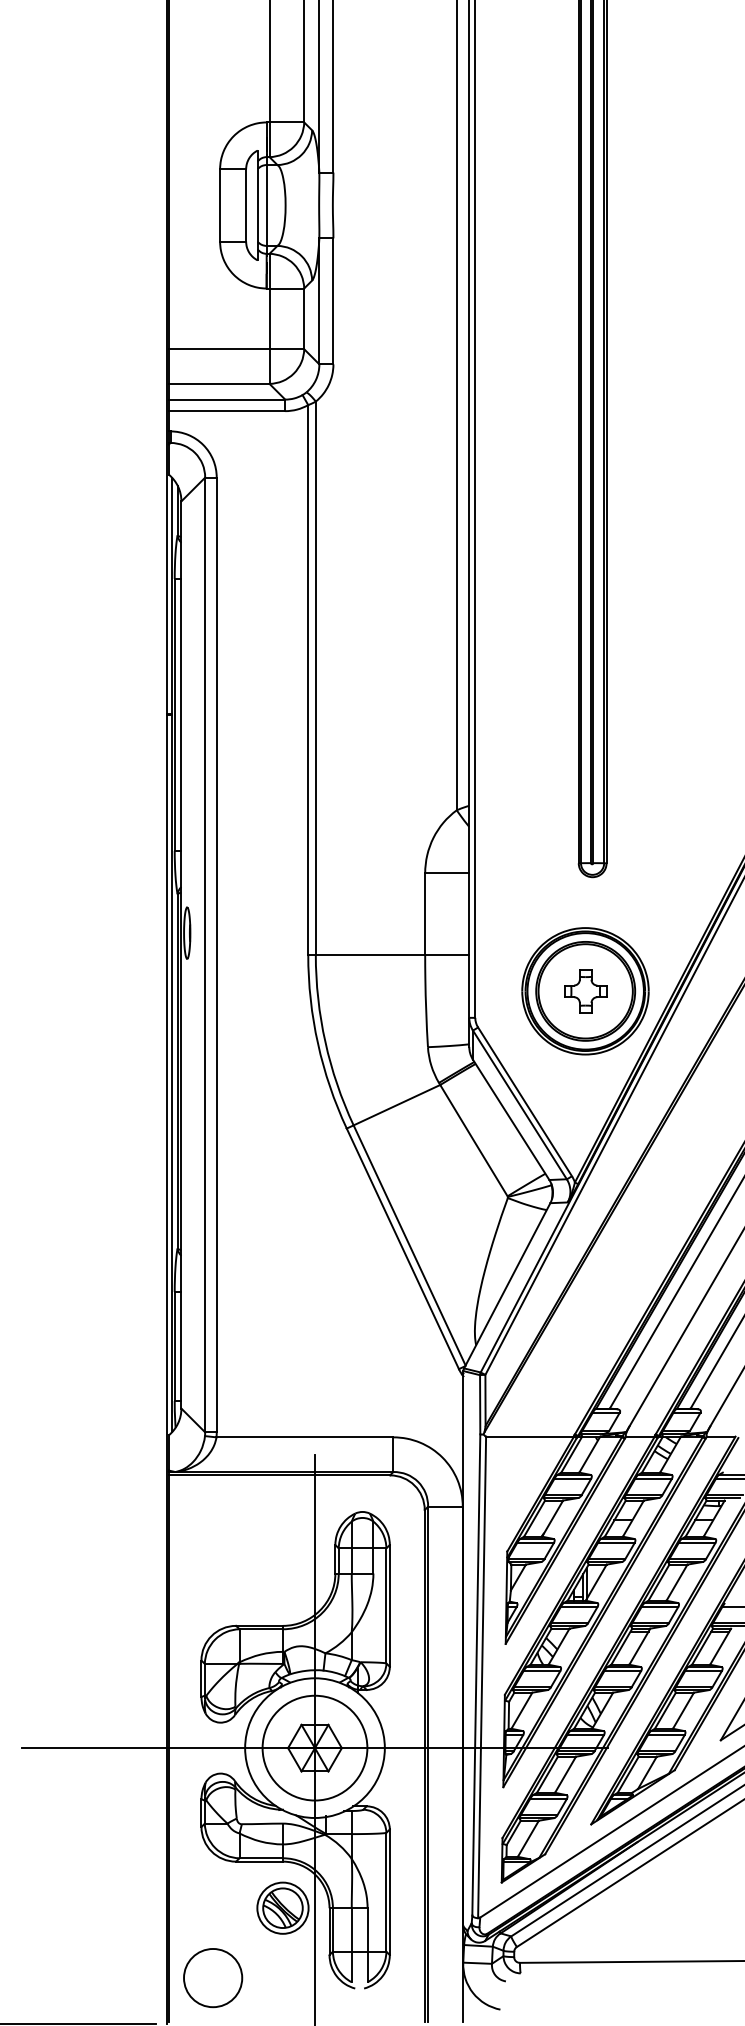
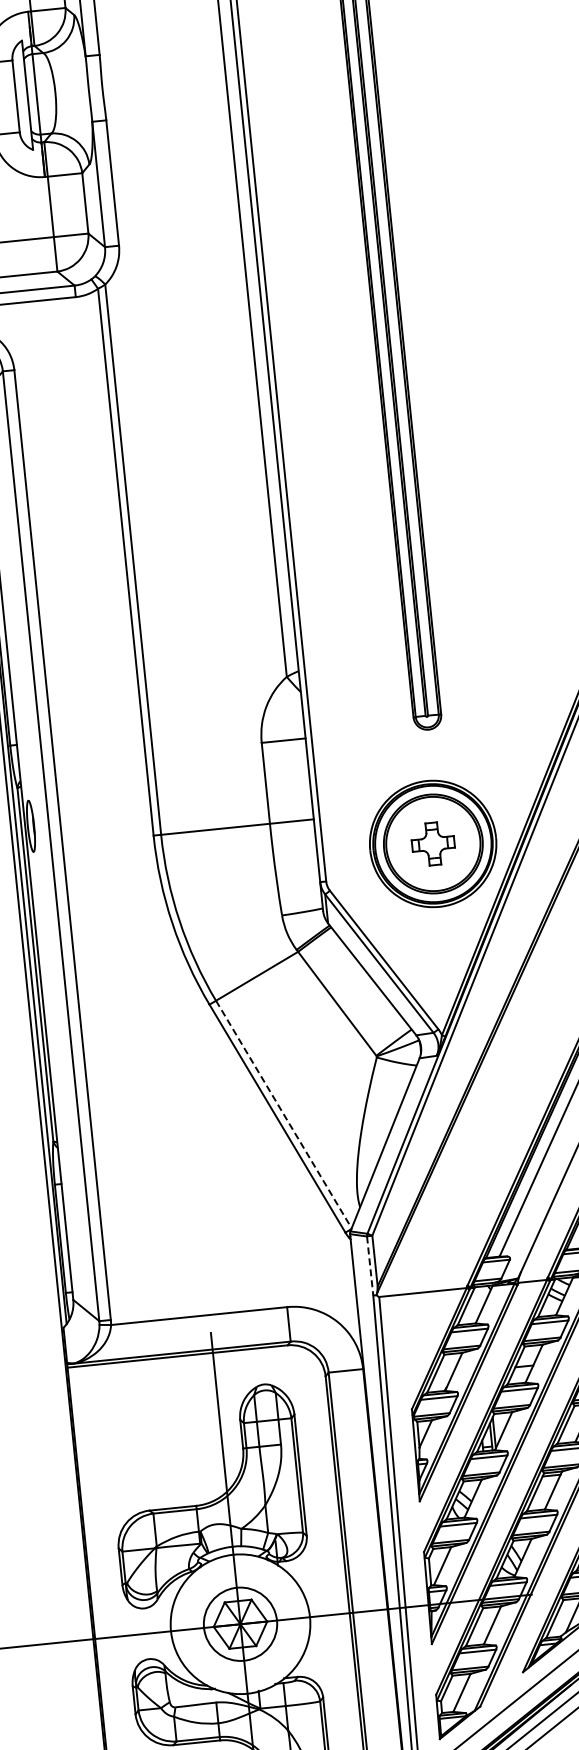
line: (409, 1245) -> (283, 1114), solid -> dashed
line: (480, 1404) -> (370, 1265), solid -> dashed
circle: (314, 1747) -> (239, 1623), size x0.7

